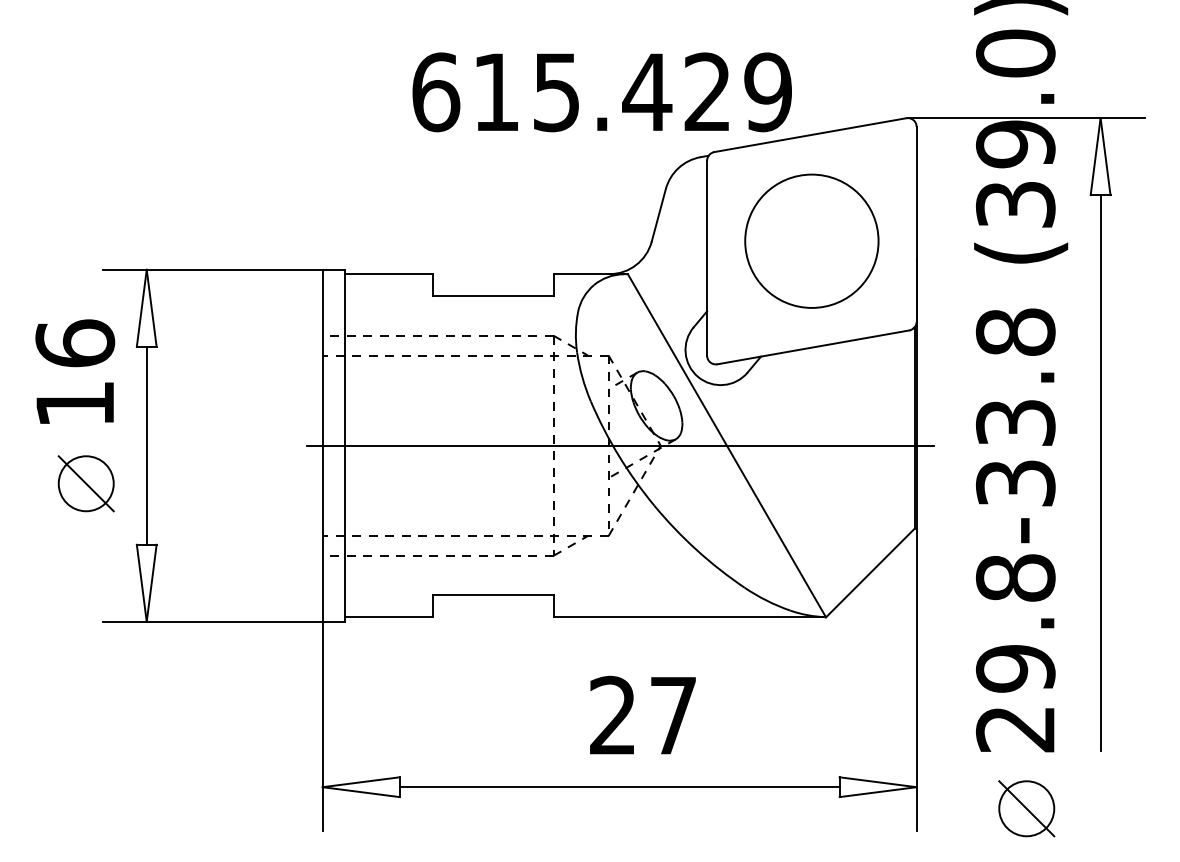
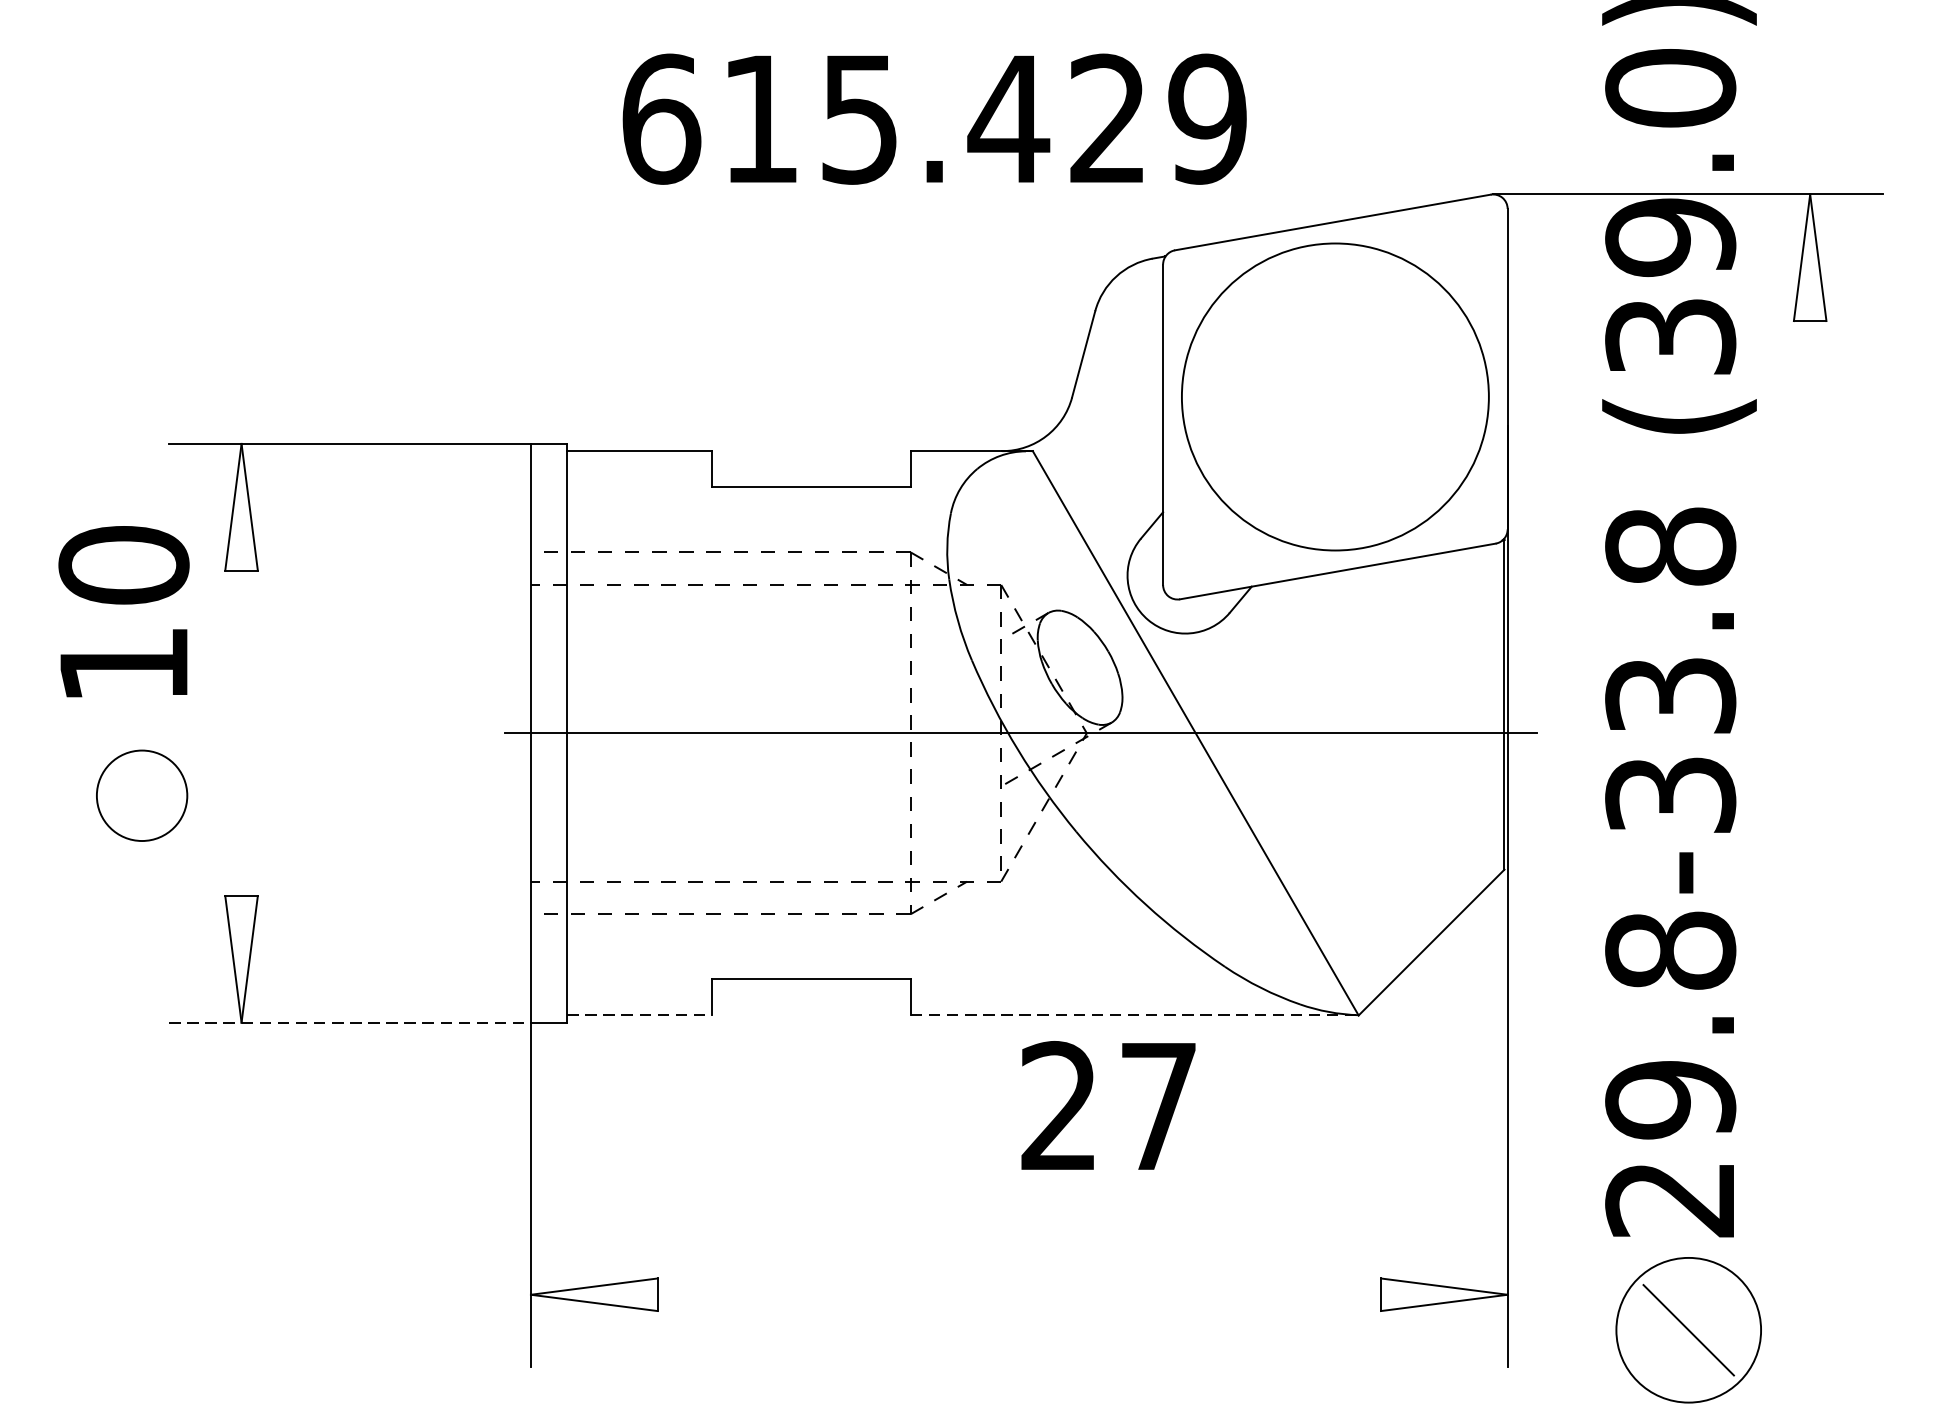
text: (601, 92) -> (933, 119), moved
circle: (811, 240) -> (1334, 395), size x1.4
text: (75, 343) -> (124, 565), 16 -> 10
line: (146, 445) -> (241, 732), removed
line: (1100, 472) -> (1810, 777), removed
line: (85, 483) -> (140, 795), removed
line: (388, 617) -> (639, 1015), solid -> dashed
line: (690, 617) -> (1135, 1015), solid -> dashed
line: (212, 621) -> (349, 1022), solid -> dashed
text: (642, 714) -> (1107, 1104), moved
line: (619, 787) -> (1019, 1295), removed
circle: (1026, 808) -> (1688, 1329), size x1.6

